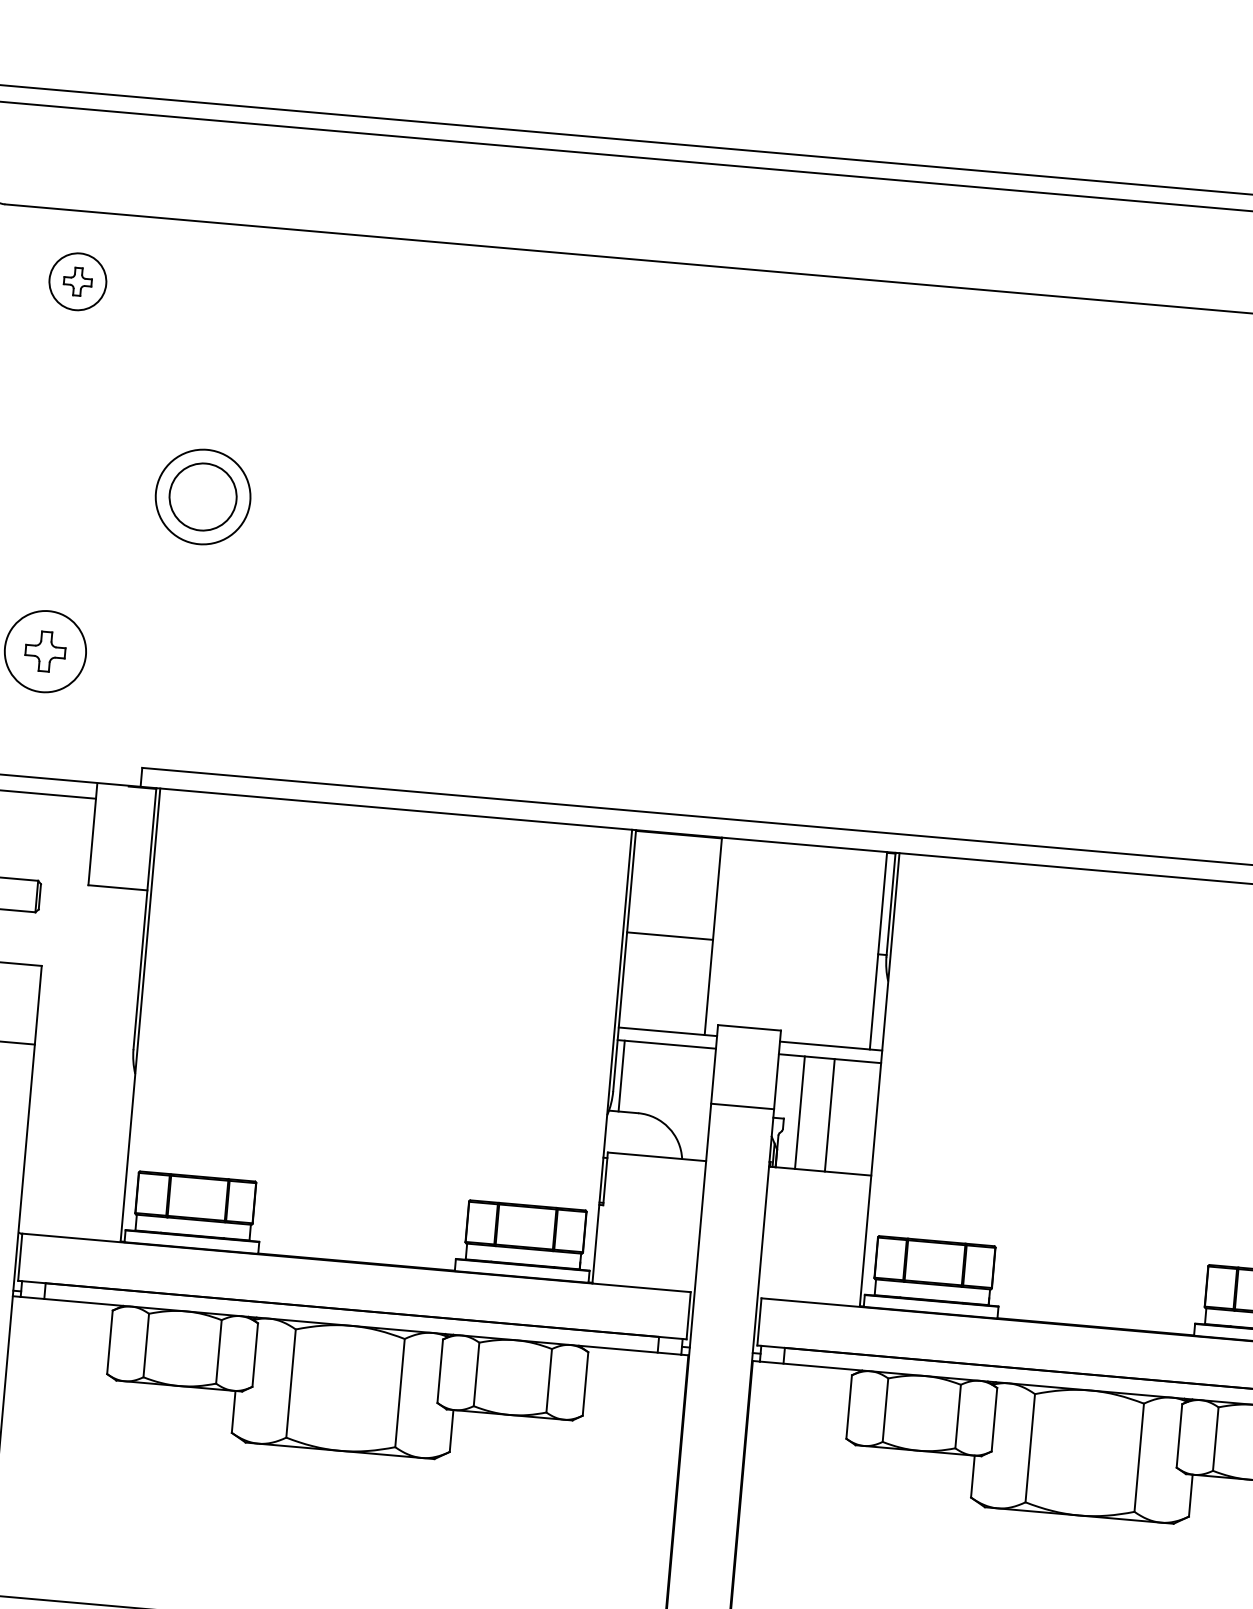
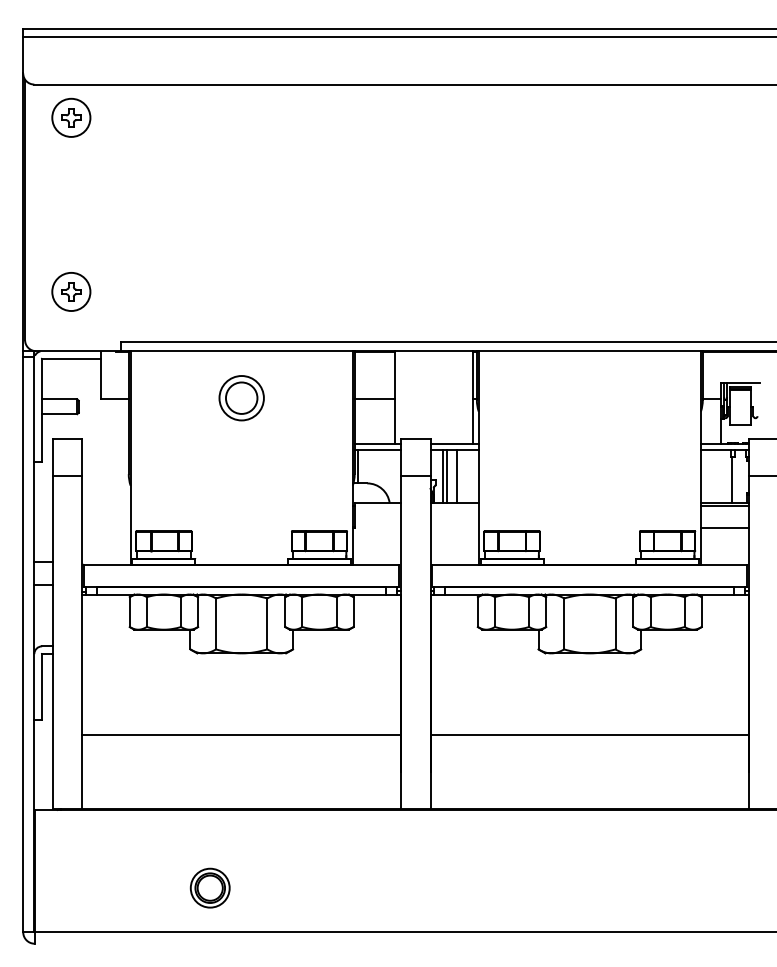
part: (78, 281) -> (71, 117), size x1.43
part: (202, 497) -> (241, 398), moved
line: (809, 1113) -> (447, 476), added

